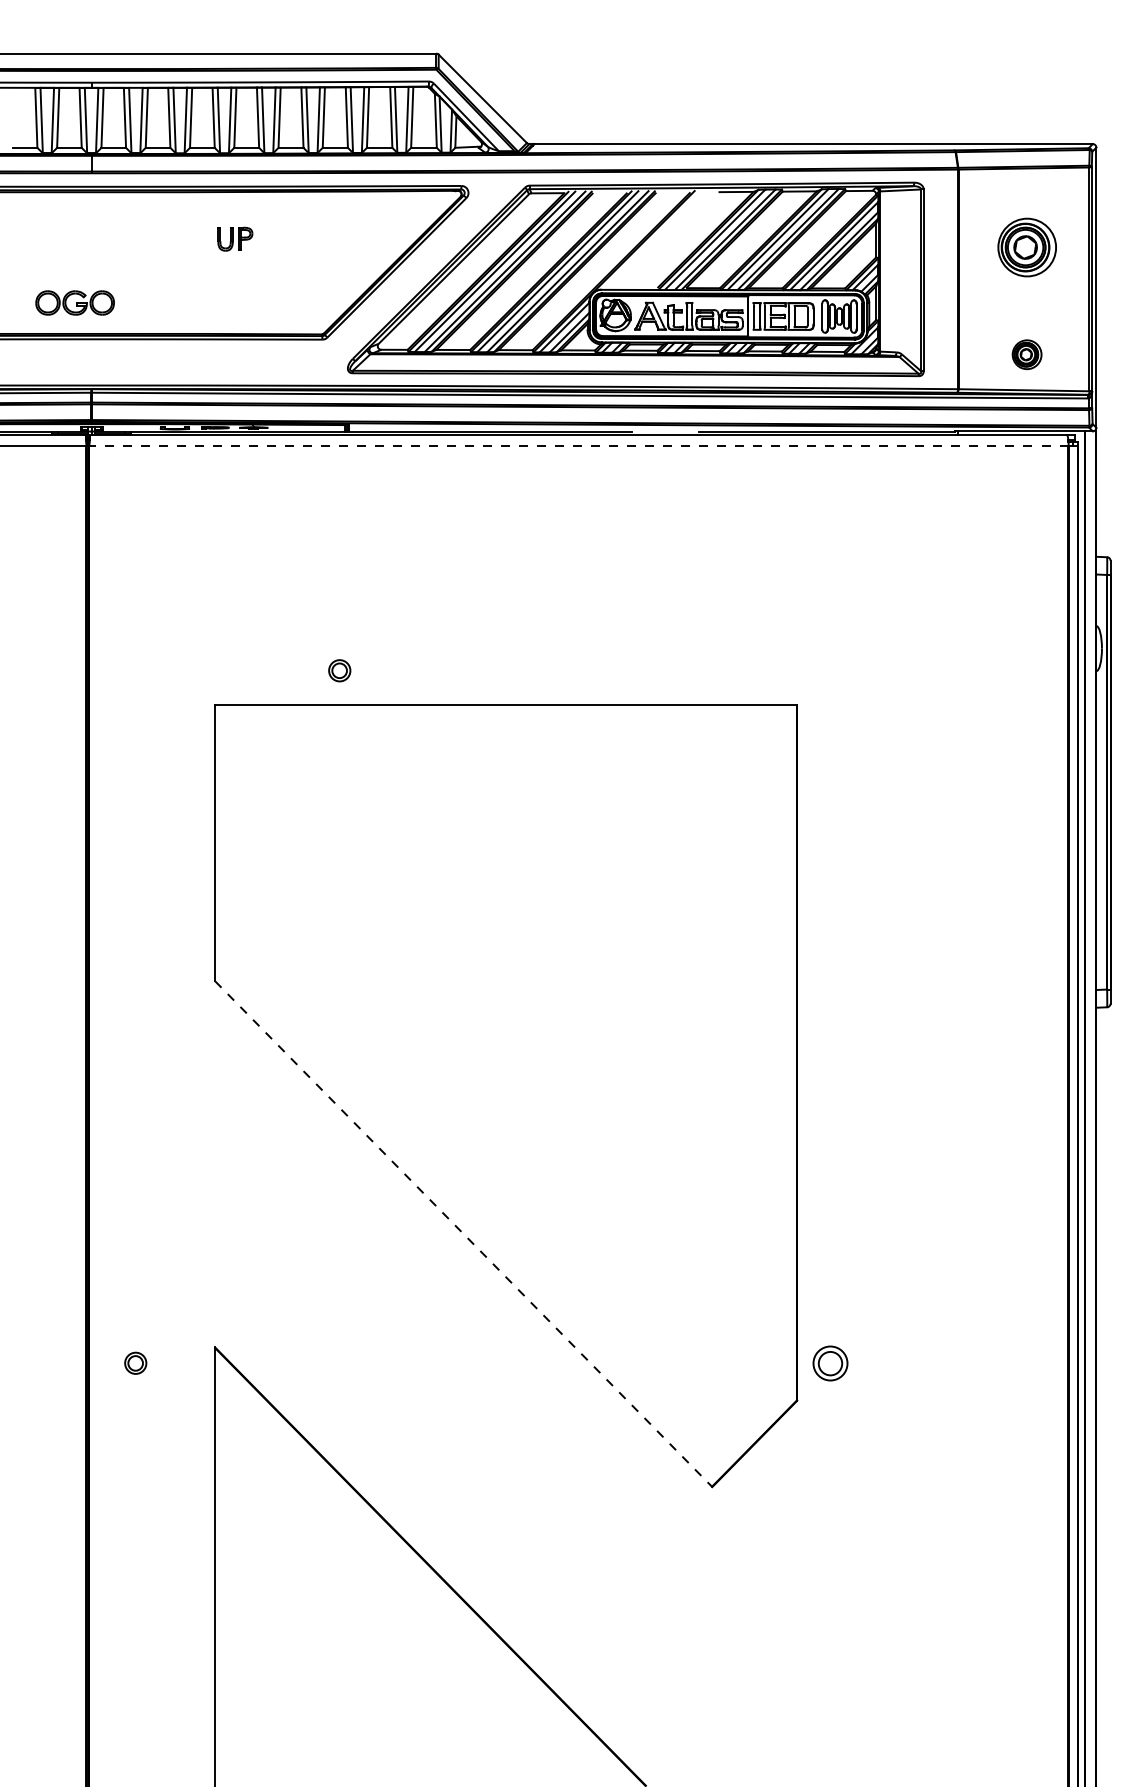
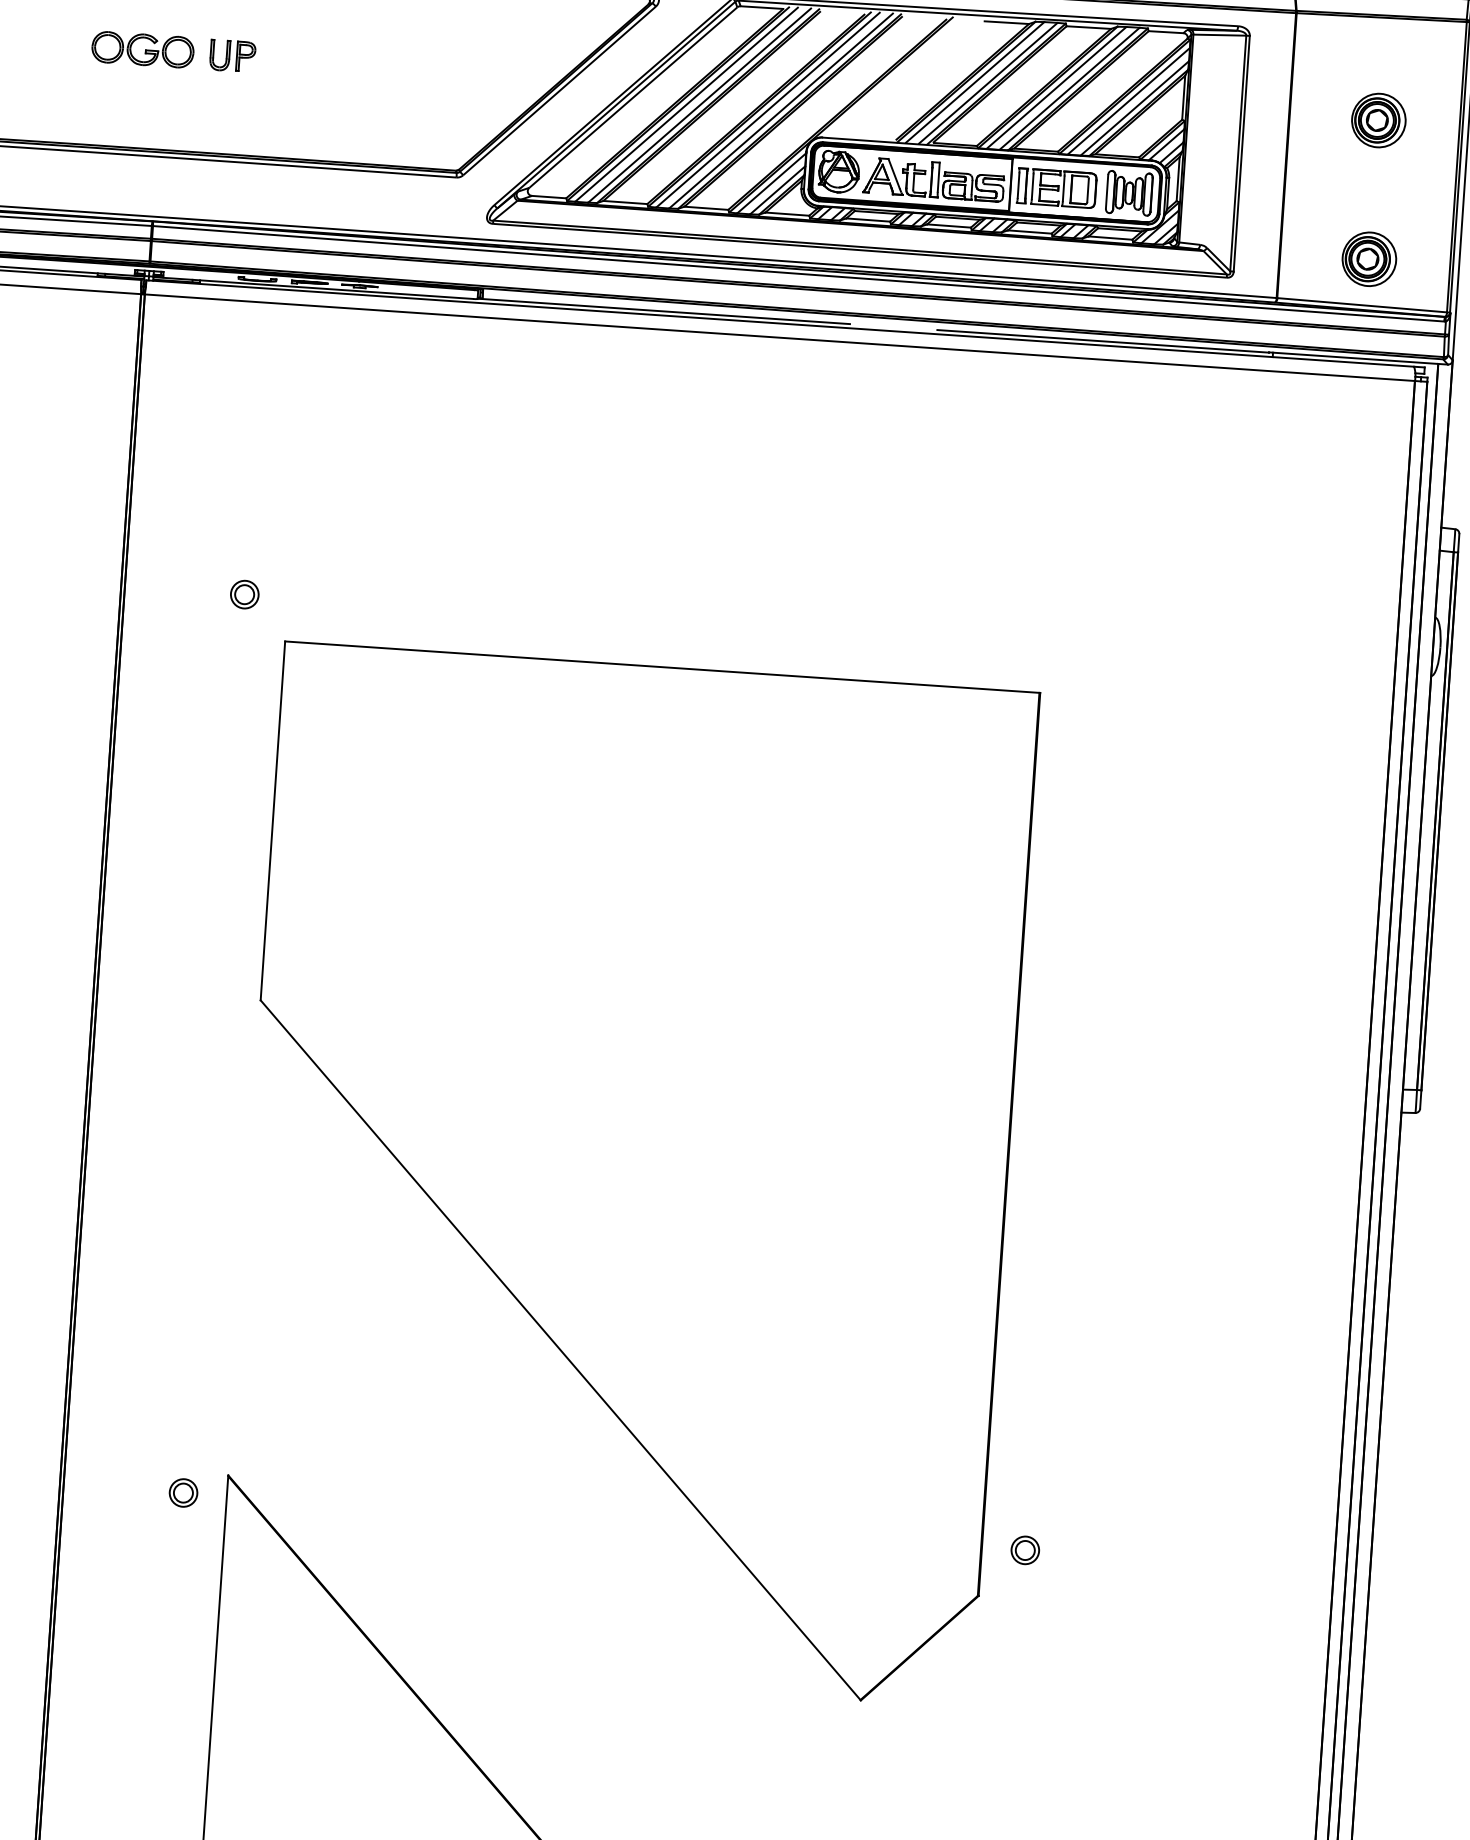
part: (235, 238) -> (233, 55), moved
part: (1026, 247) -> (1378, 120), size x0.71
part: (74, 302) -> (142, 49), moved
part: (1026, 354) -> (1368, 259), size x1.43
line: (578, 445) -> (779, 337), dashed -> solid
part: (339, 670) -> (244, 594), moved
line: (463, 1234) -> (560, 1350), dashed -> solid
part: (135, 1362) -> (183, 1491), moved
part: (830, 1362) -> (1025, 1549), size x0.62

